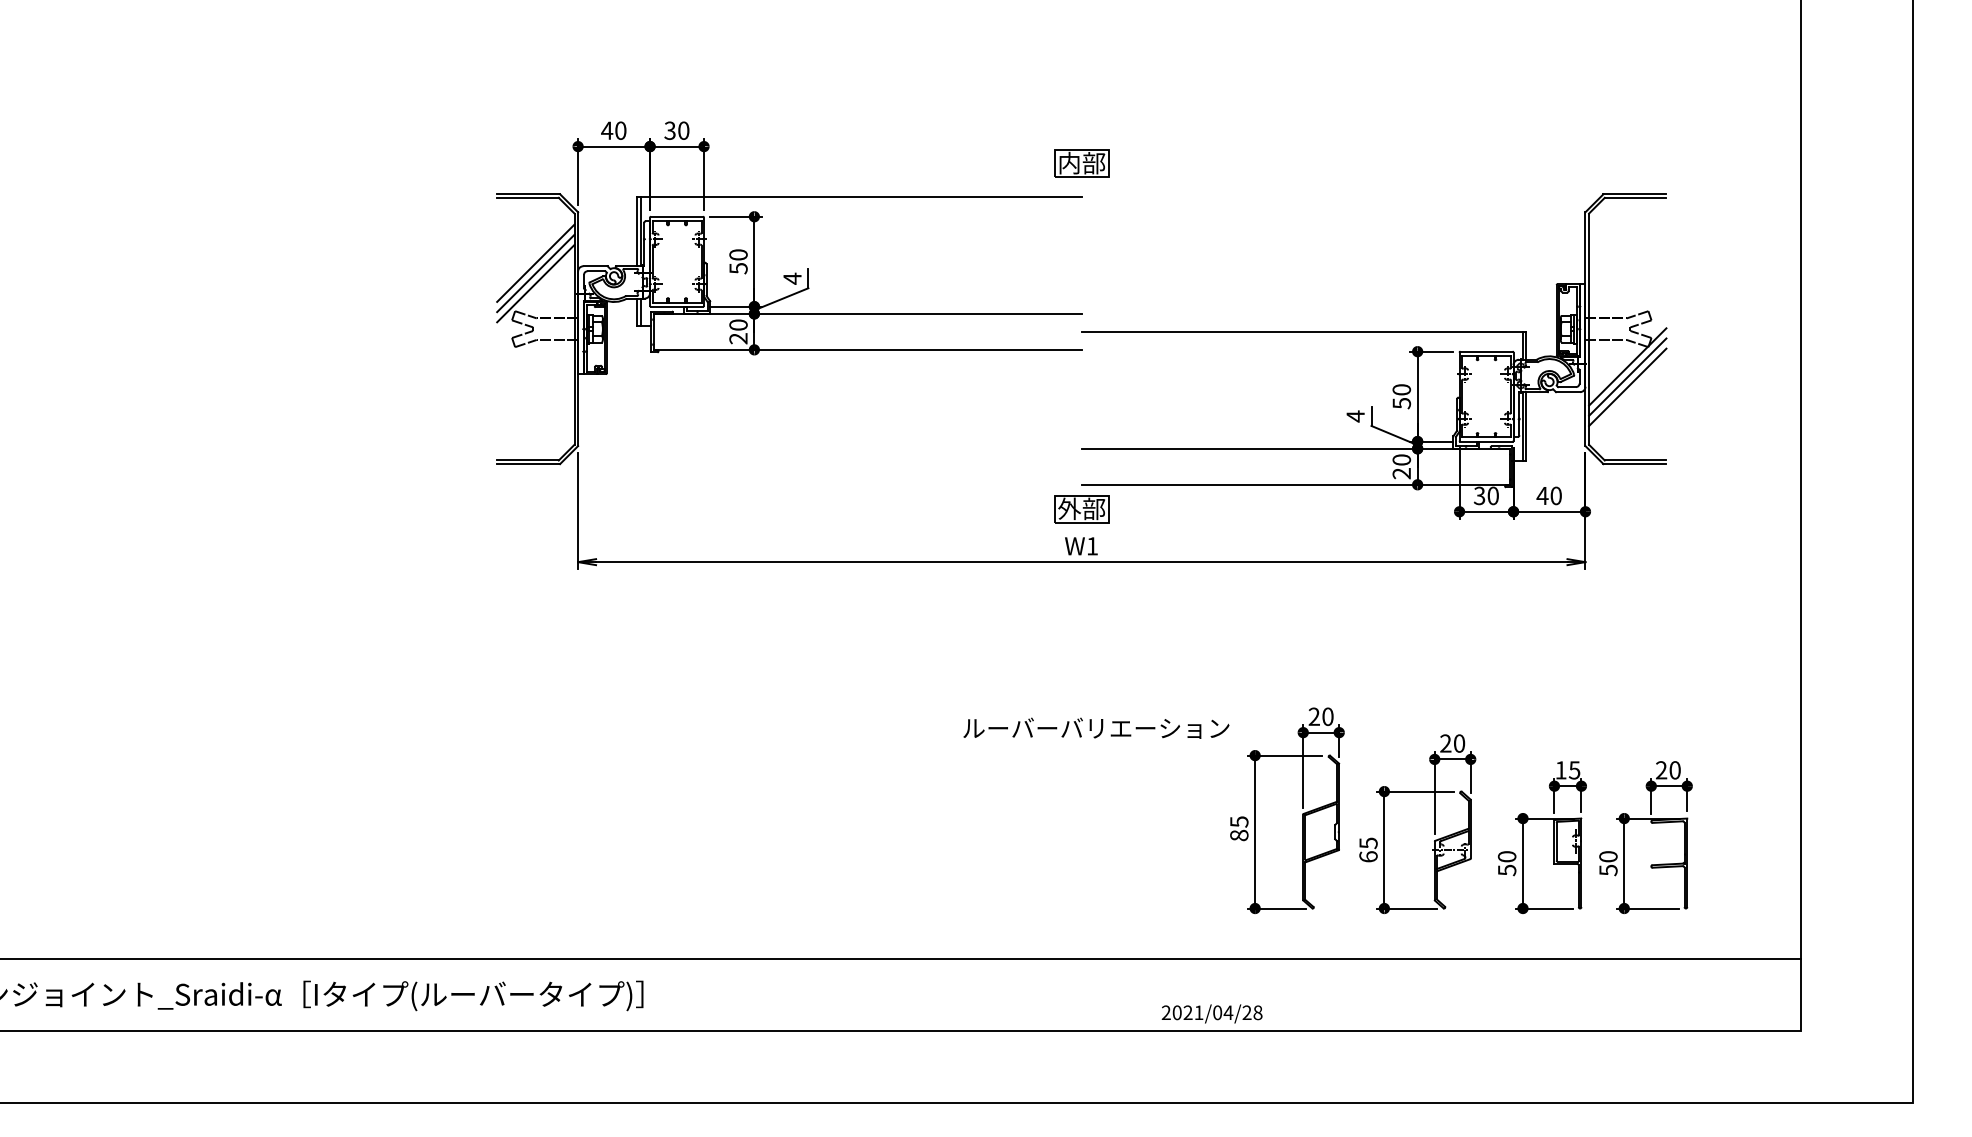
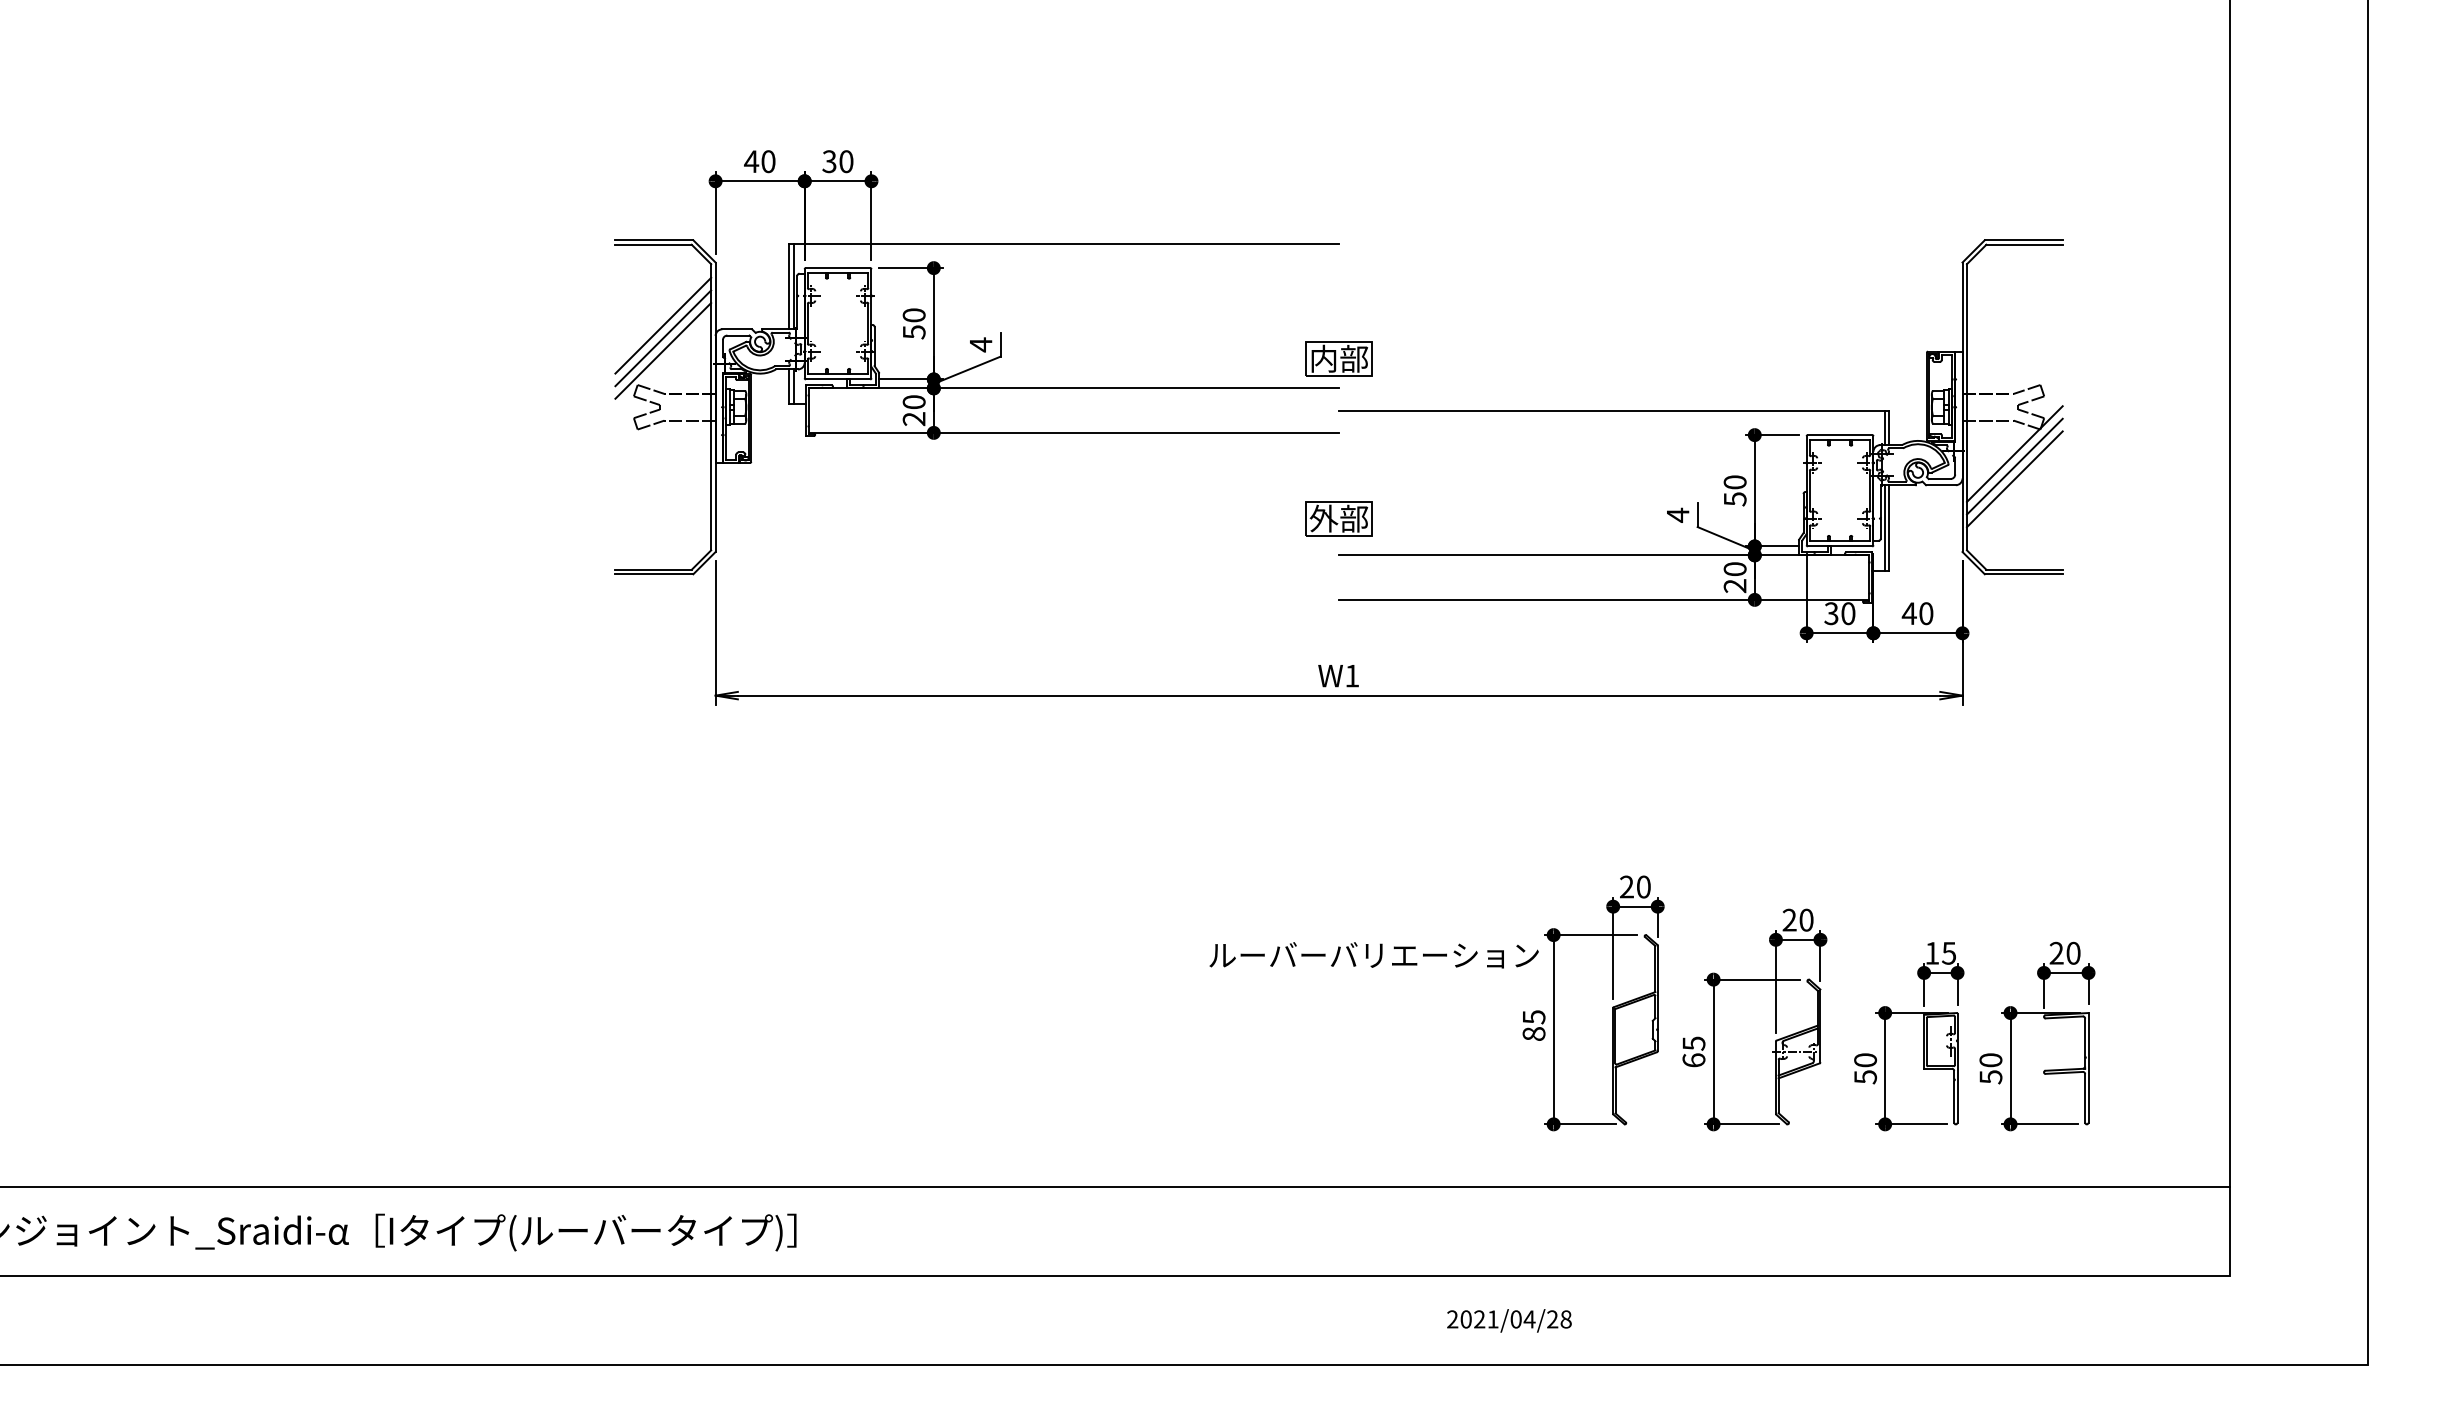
part: (1081, 162) -> (1338, 358), moved
part: (1081, 508) -> (1338, 518), moved
text: (1095, 728) -> (1373, 955), moved
text: (1212, 1013) -> (1509, 1320), moved

